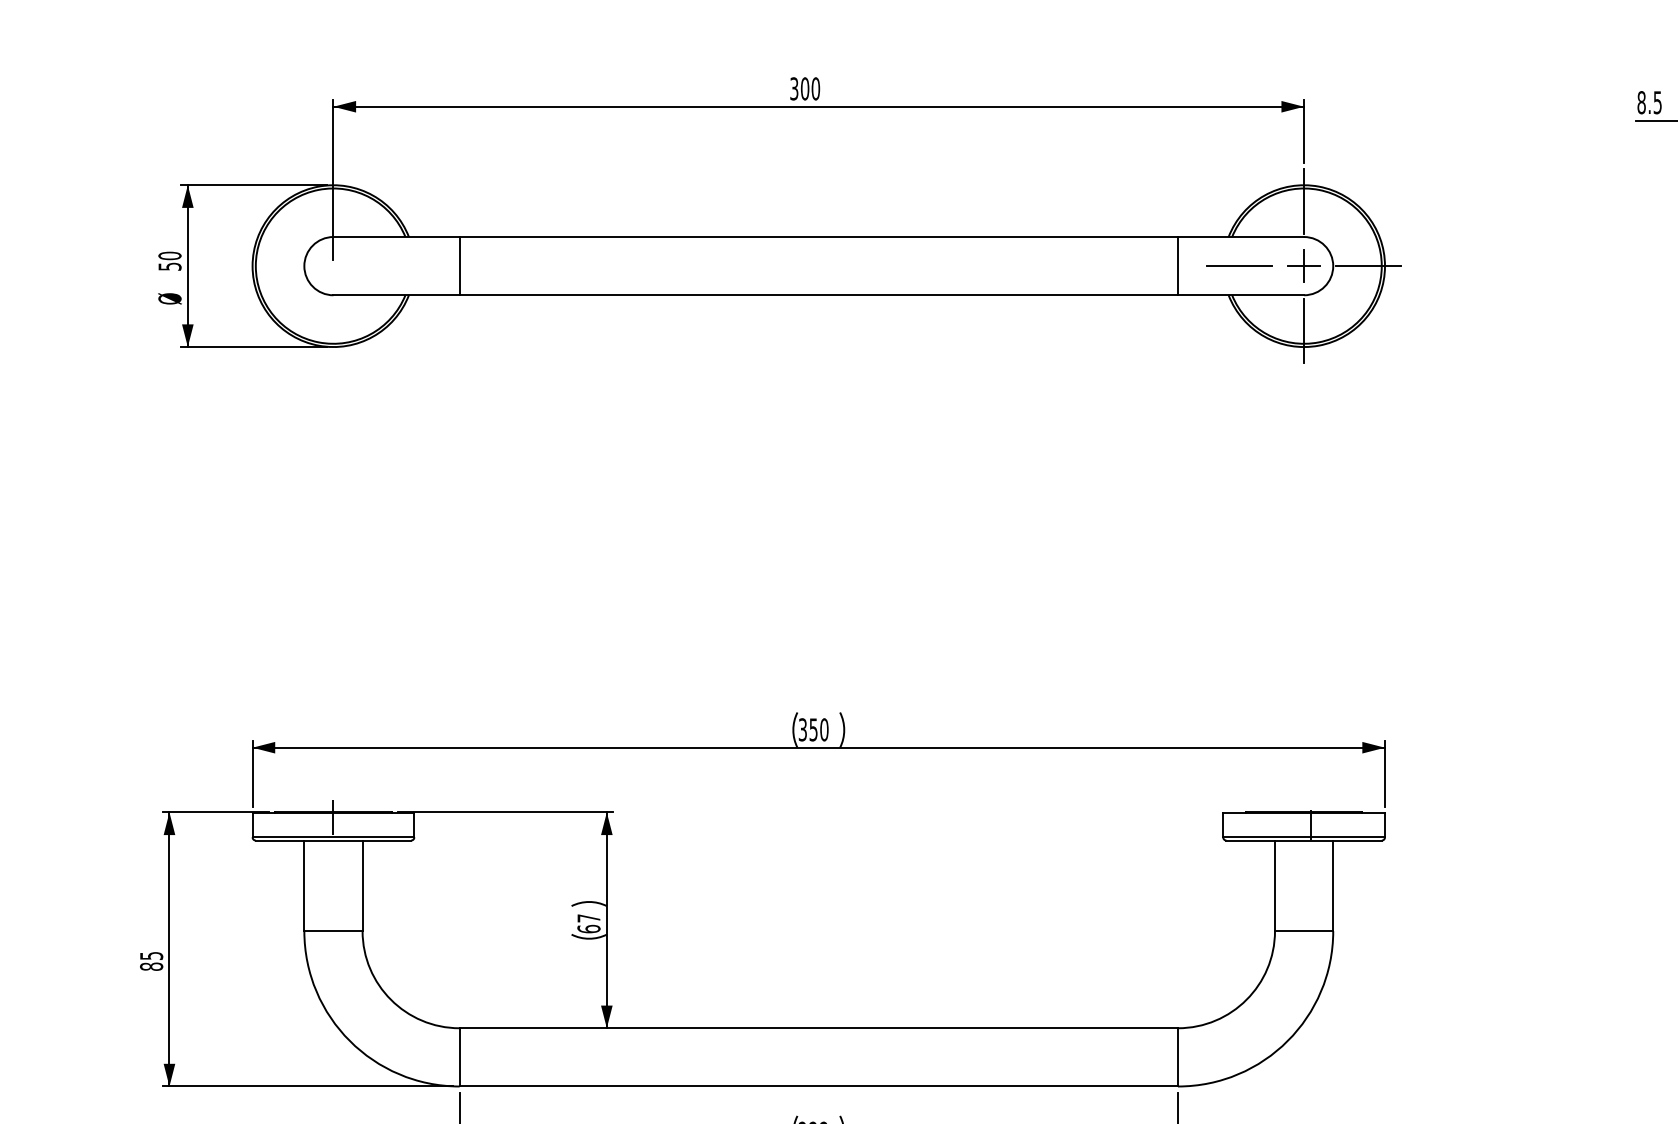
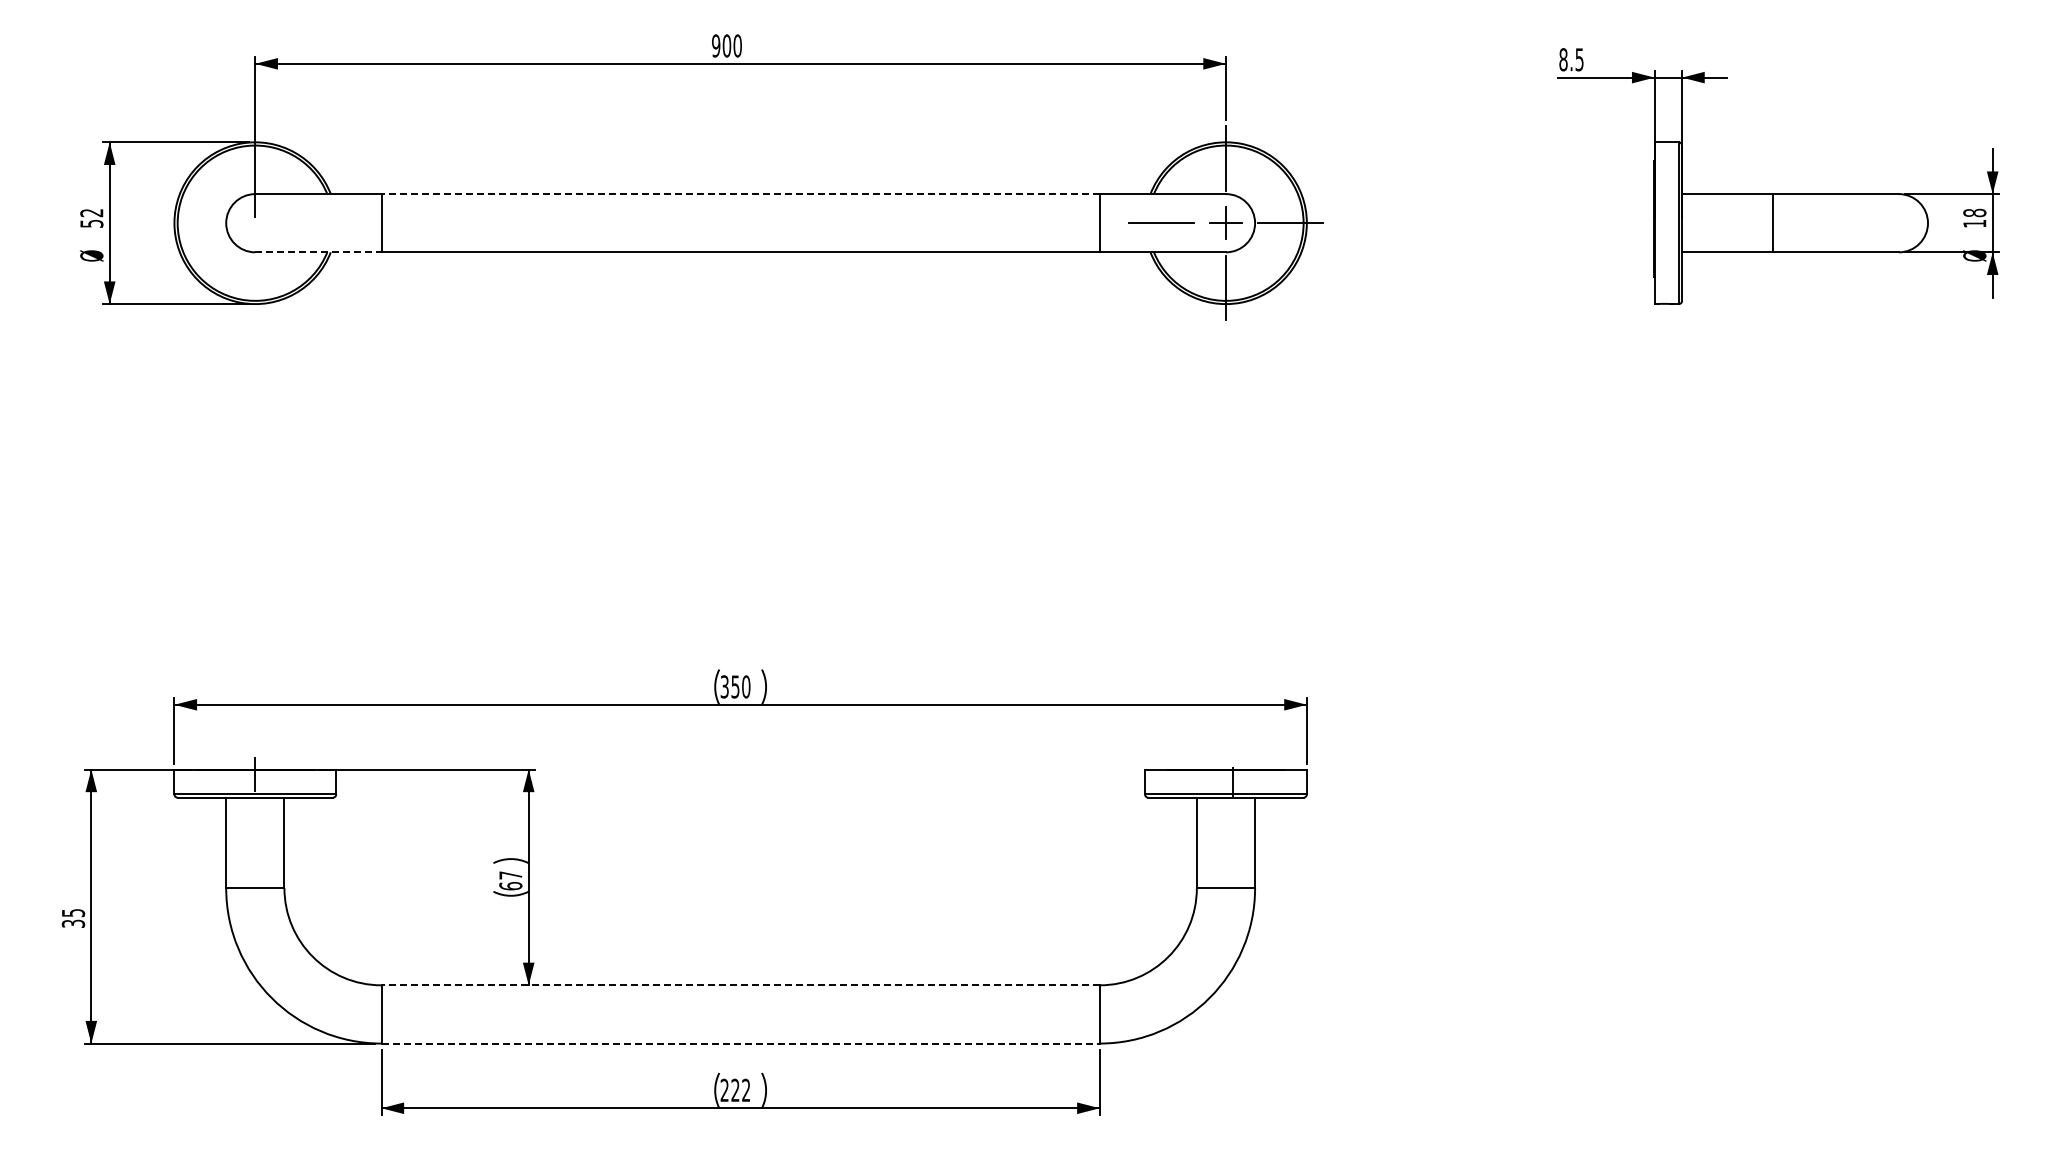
text: (794, 88) -> (716, 45), 300 -> 900
line: (818, 237) -> (740, 194), solid -> dashed
text: (169, 255) -> (91, 212), 50 -> 52
line: (396, 295) -> (318, 252), solid -> dashed
text: (151, 966) -> (73, 923), 85 -> 35
line: (818, 1028) -> (740, 985), solid -> dashed
line: (819, 1086) -> (741, 1043), solid -> dashed

